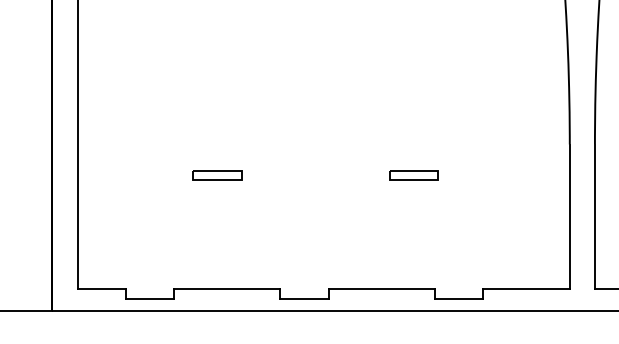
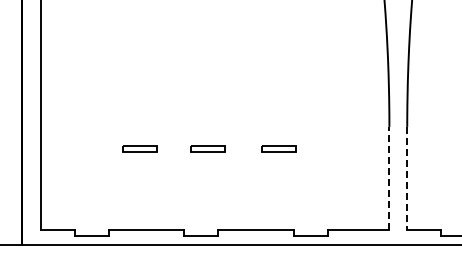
part: (313, 174) -> (207, 148), added
line: (569, 215) -> (389, 177), solid -> dashed
line: (595, 217) -> (407, 178), solid -> dashed

